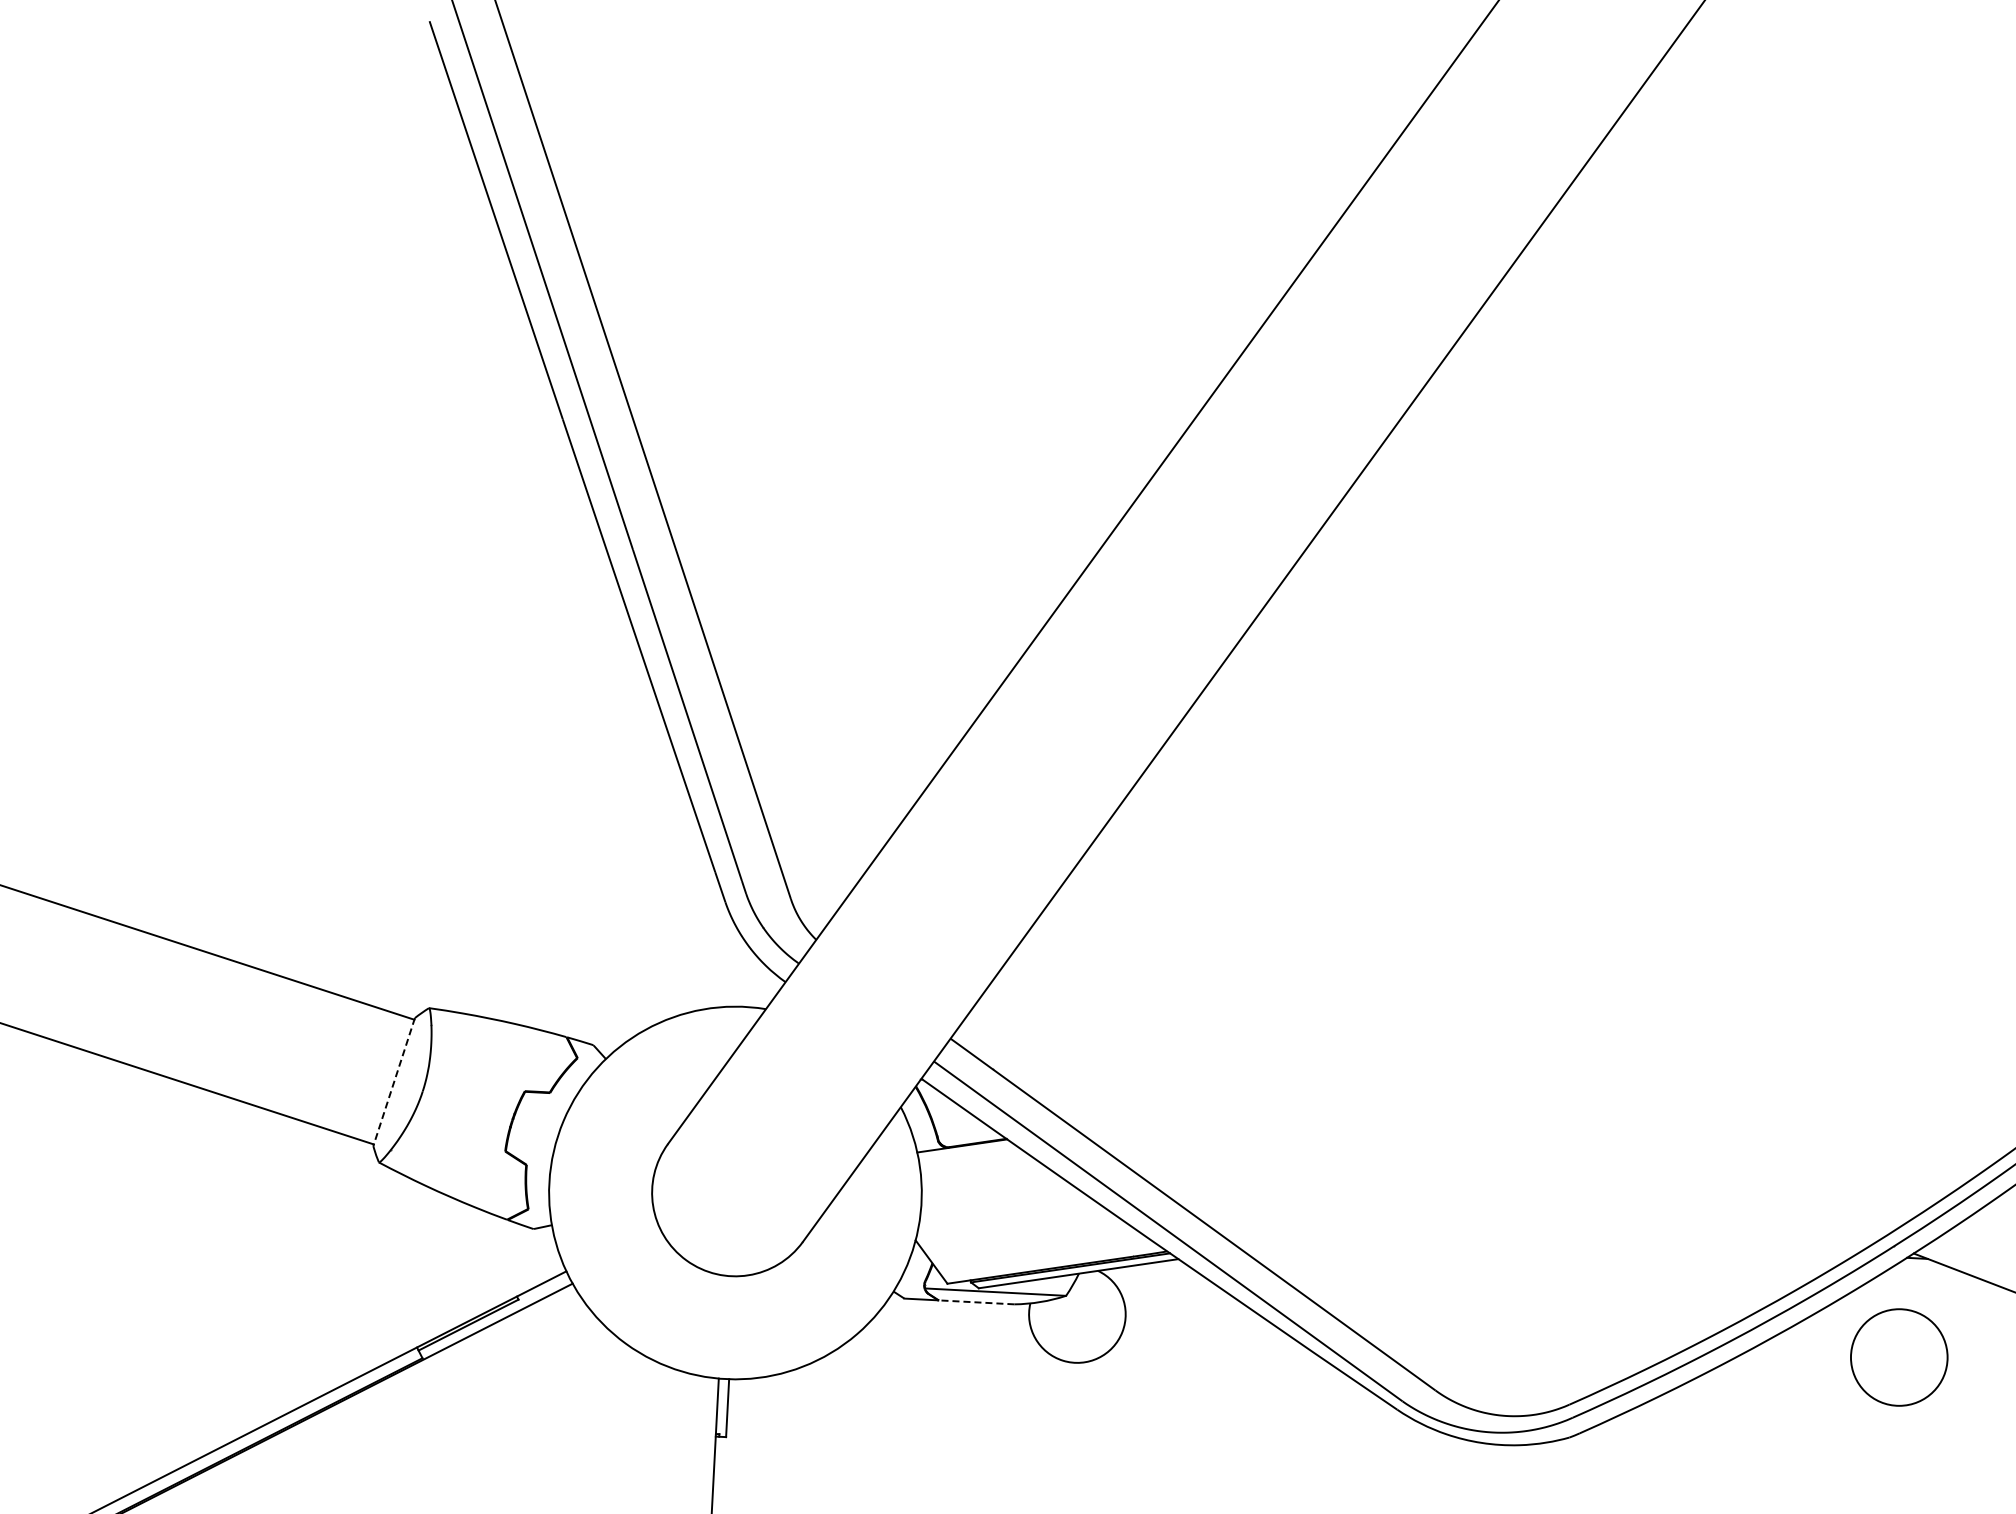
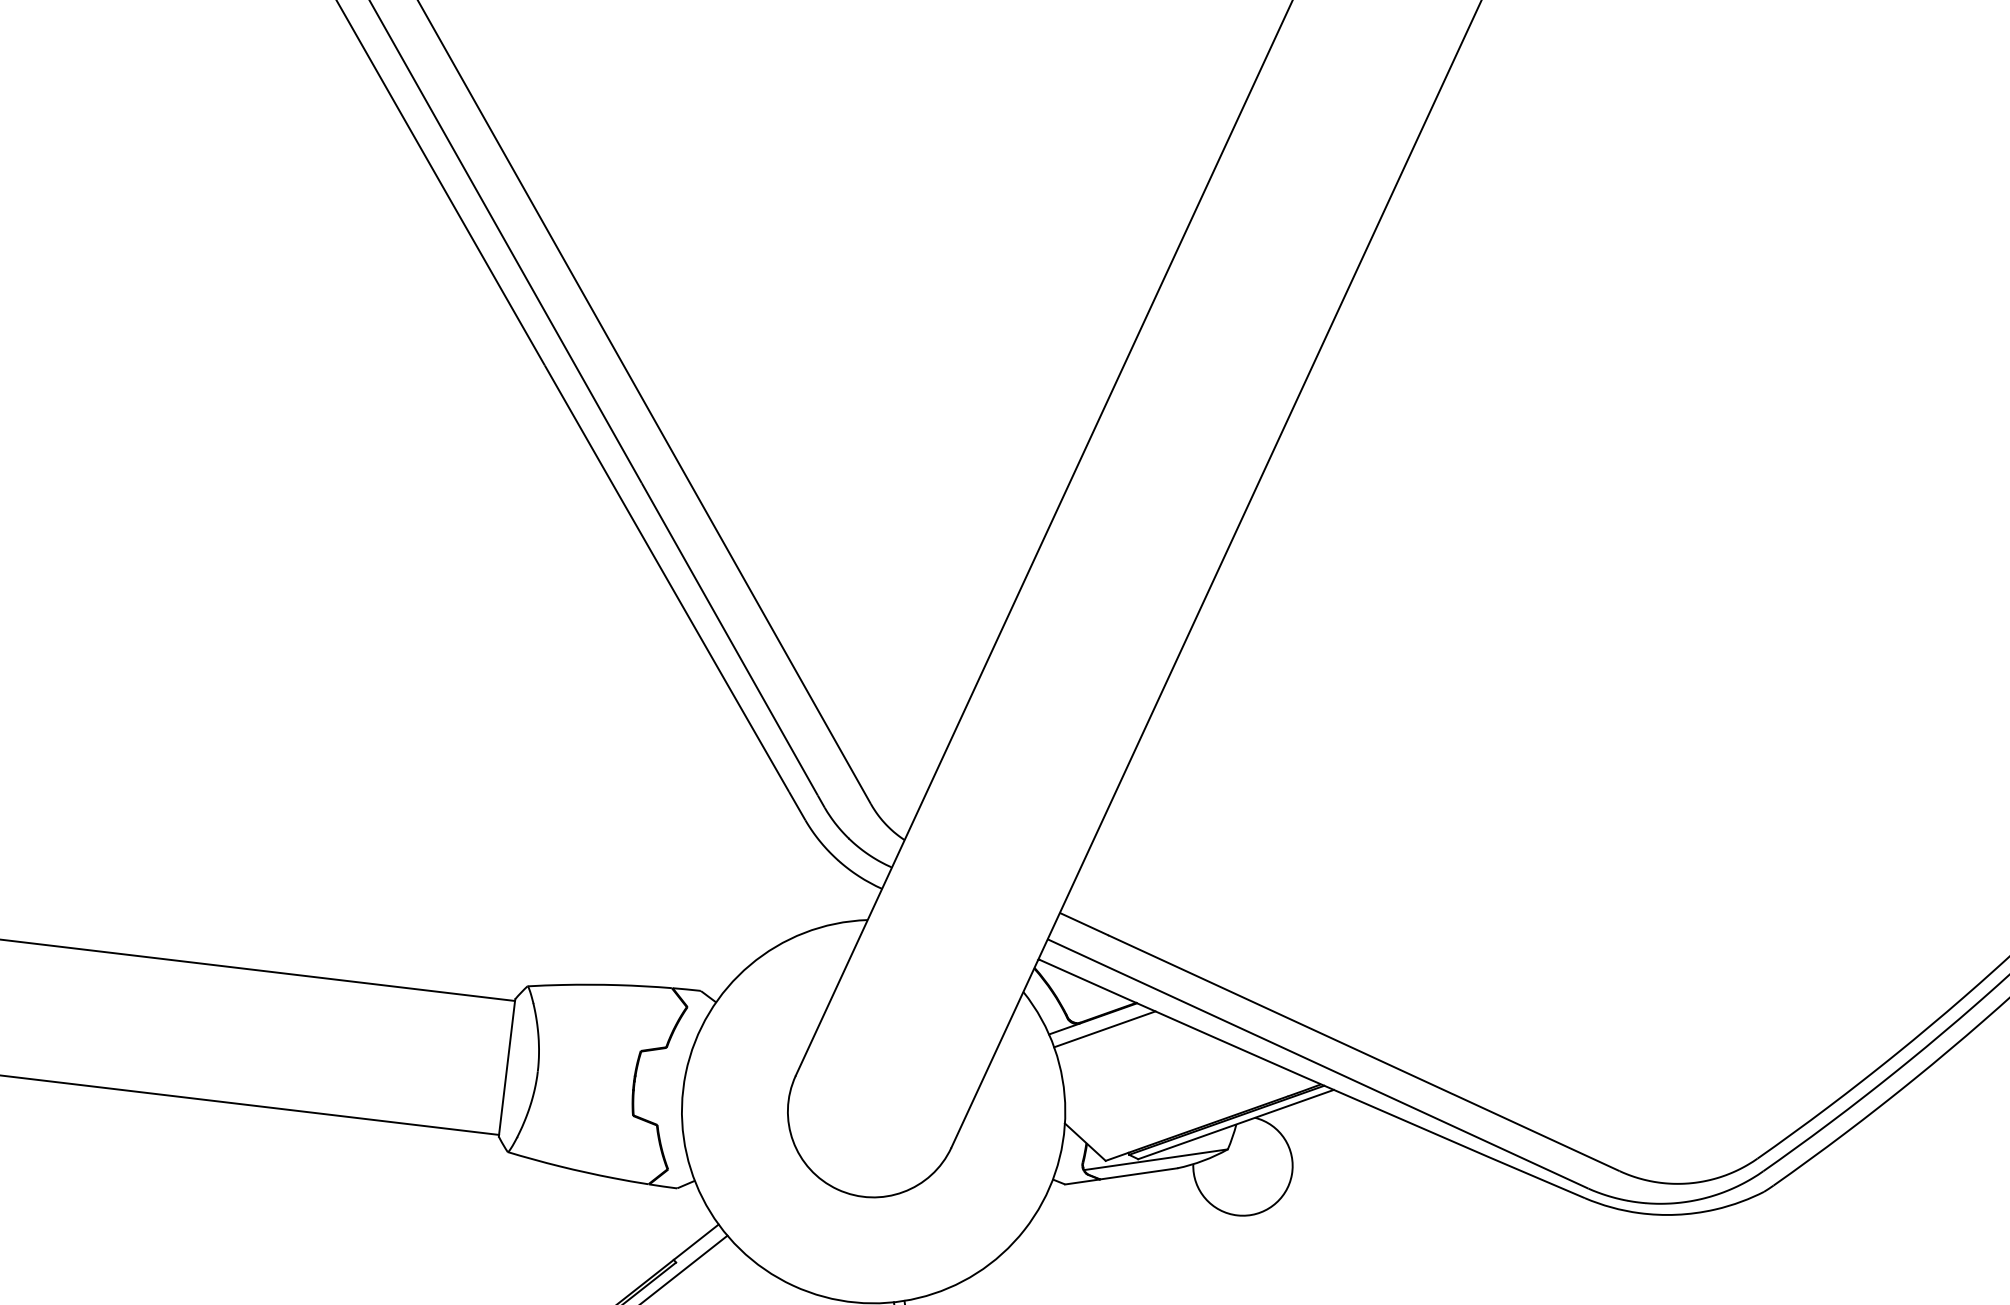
line: (393, 1082) -> (506, 1068), dashed -> solid
line: (971, 1157) -> (1104, 1028), added
line: (976, 1302) -> (1138, 1174), dashed -> solid

